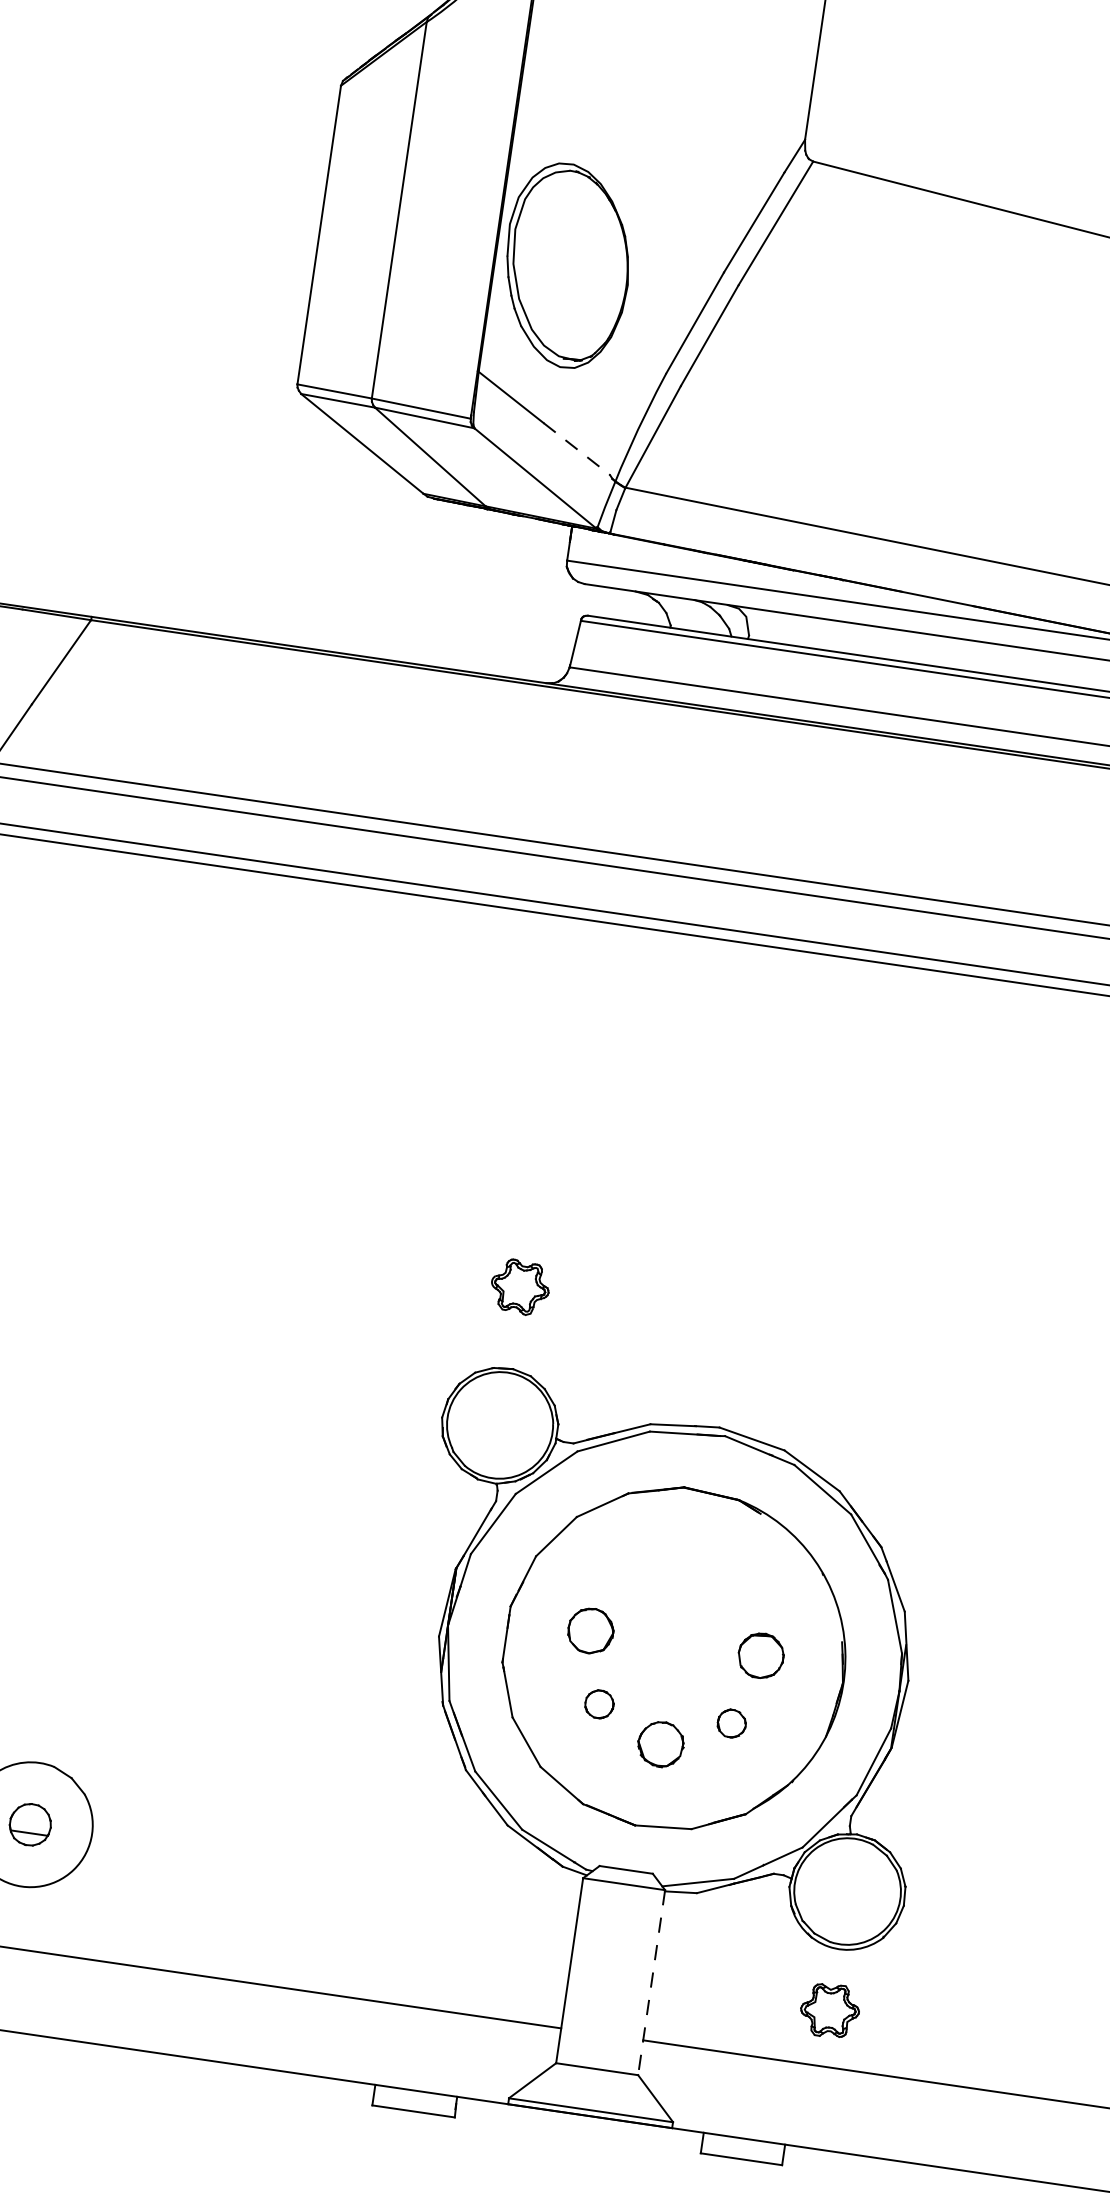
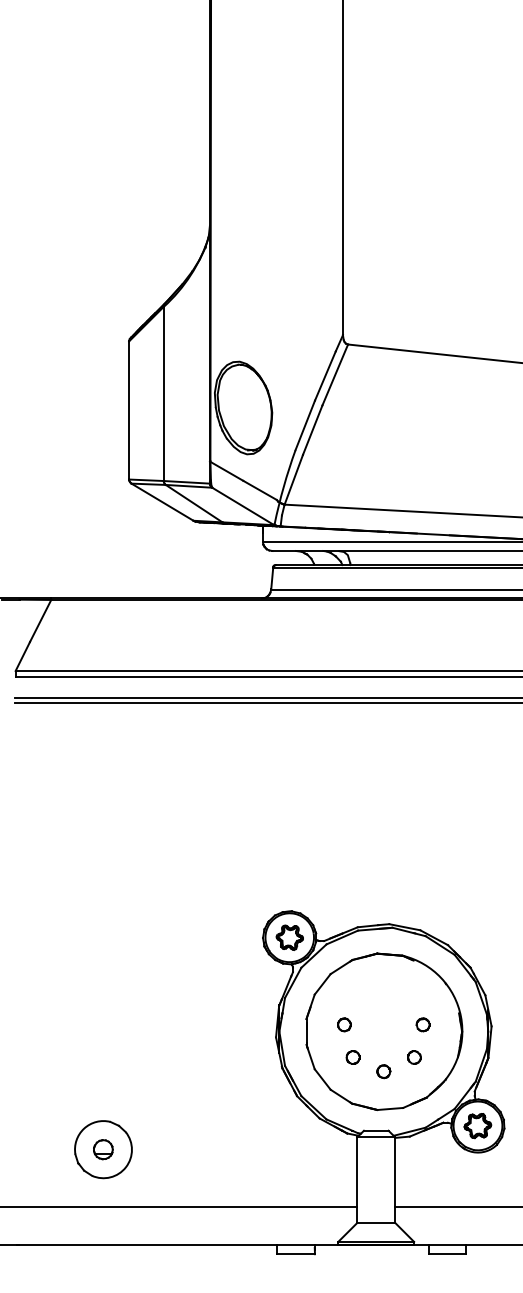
line: (577, 449) -> (260, 490), dashed -> solid
part: (519, 1286) -> (289, 937), moved
part: (591, 1630) -> (344, 1024), size x0.62
part: (759, 1654) -> (422, 1024), size x0.62
part: (660, 1744) -> (383, 1071), size x0.62
line: (652, 1983) -> (395, 1180), dashed -> solid
part: (829, 2011) -> (477, 1126), moved

